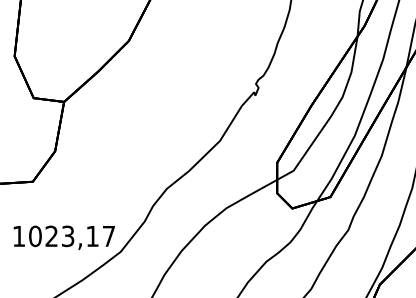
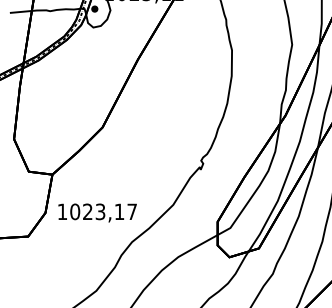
text: (64, 237) -> (97, 212), moved

